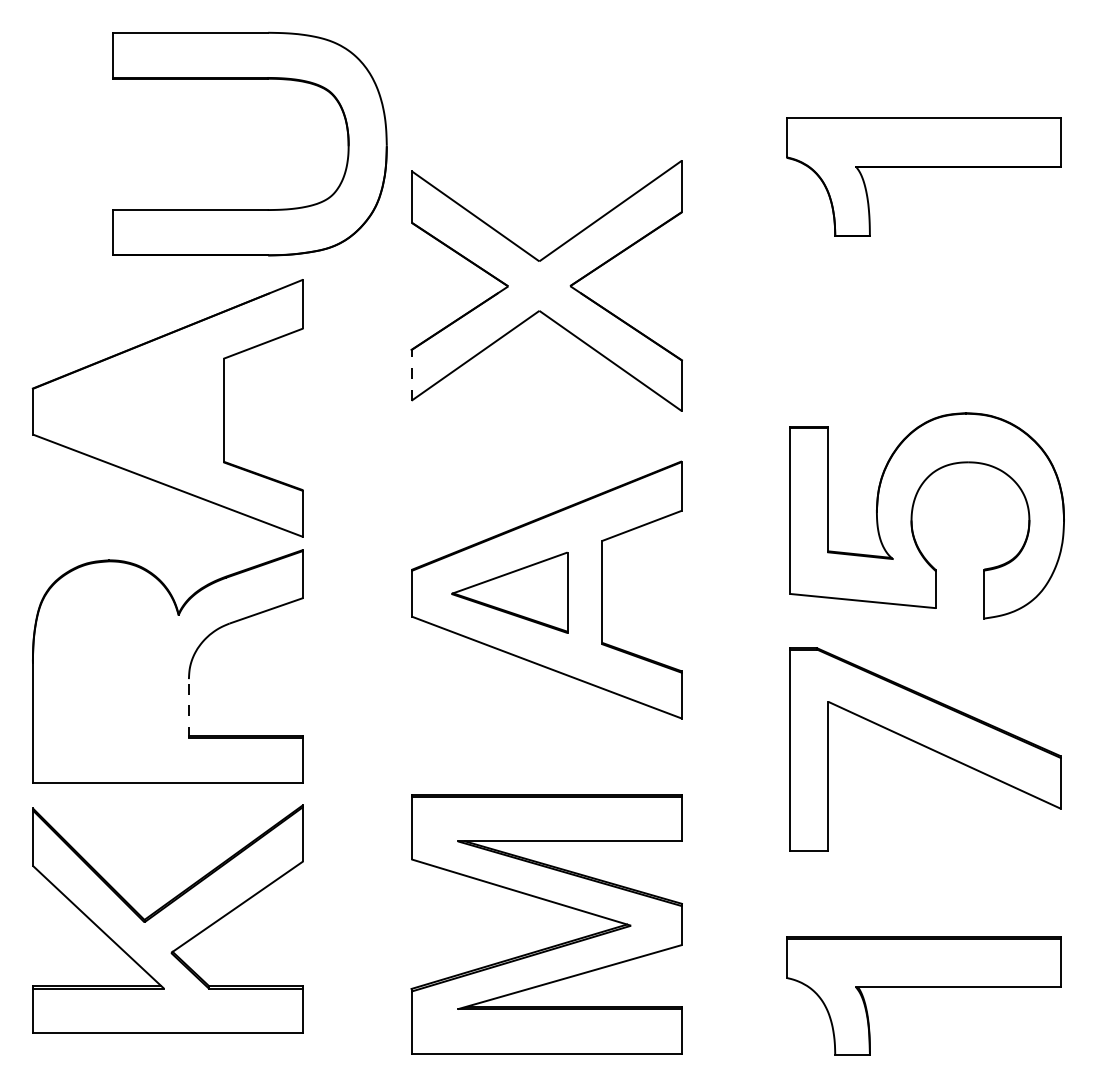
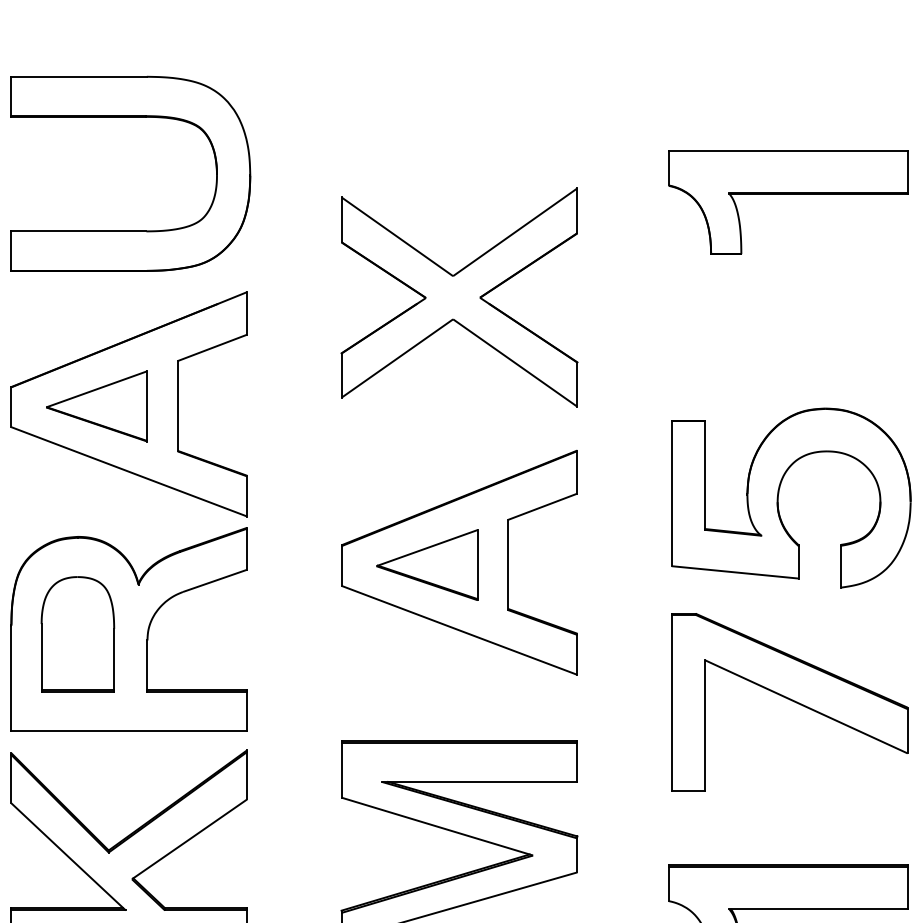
part: (249, 79) -> (130, 117), moved
line: (411, 374) -> (341, 374), dashed -> solid
part: (130, 410) -> (96, 406), added
part: (108, 671) -> (77, 633), added
line: (188, 708) -> (147, 666), dashed -> solid

